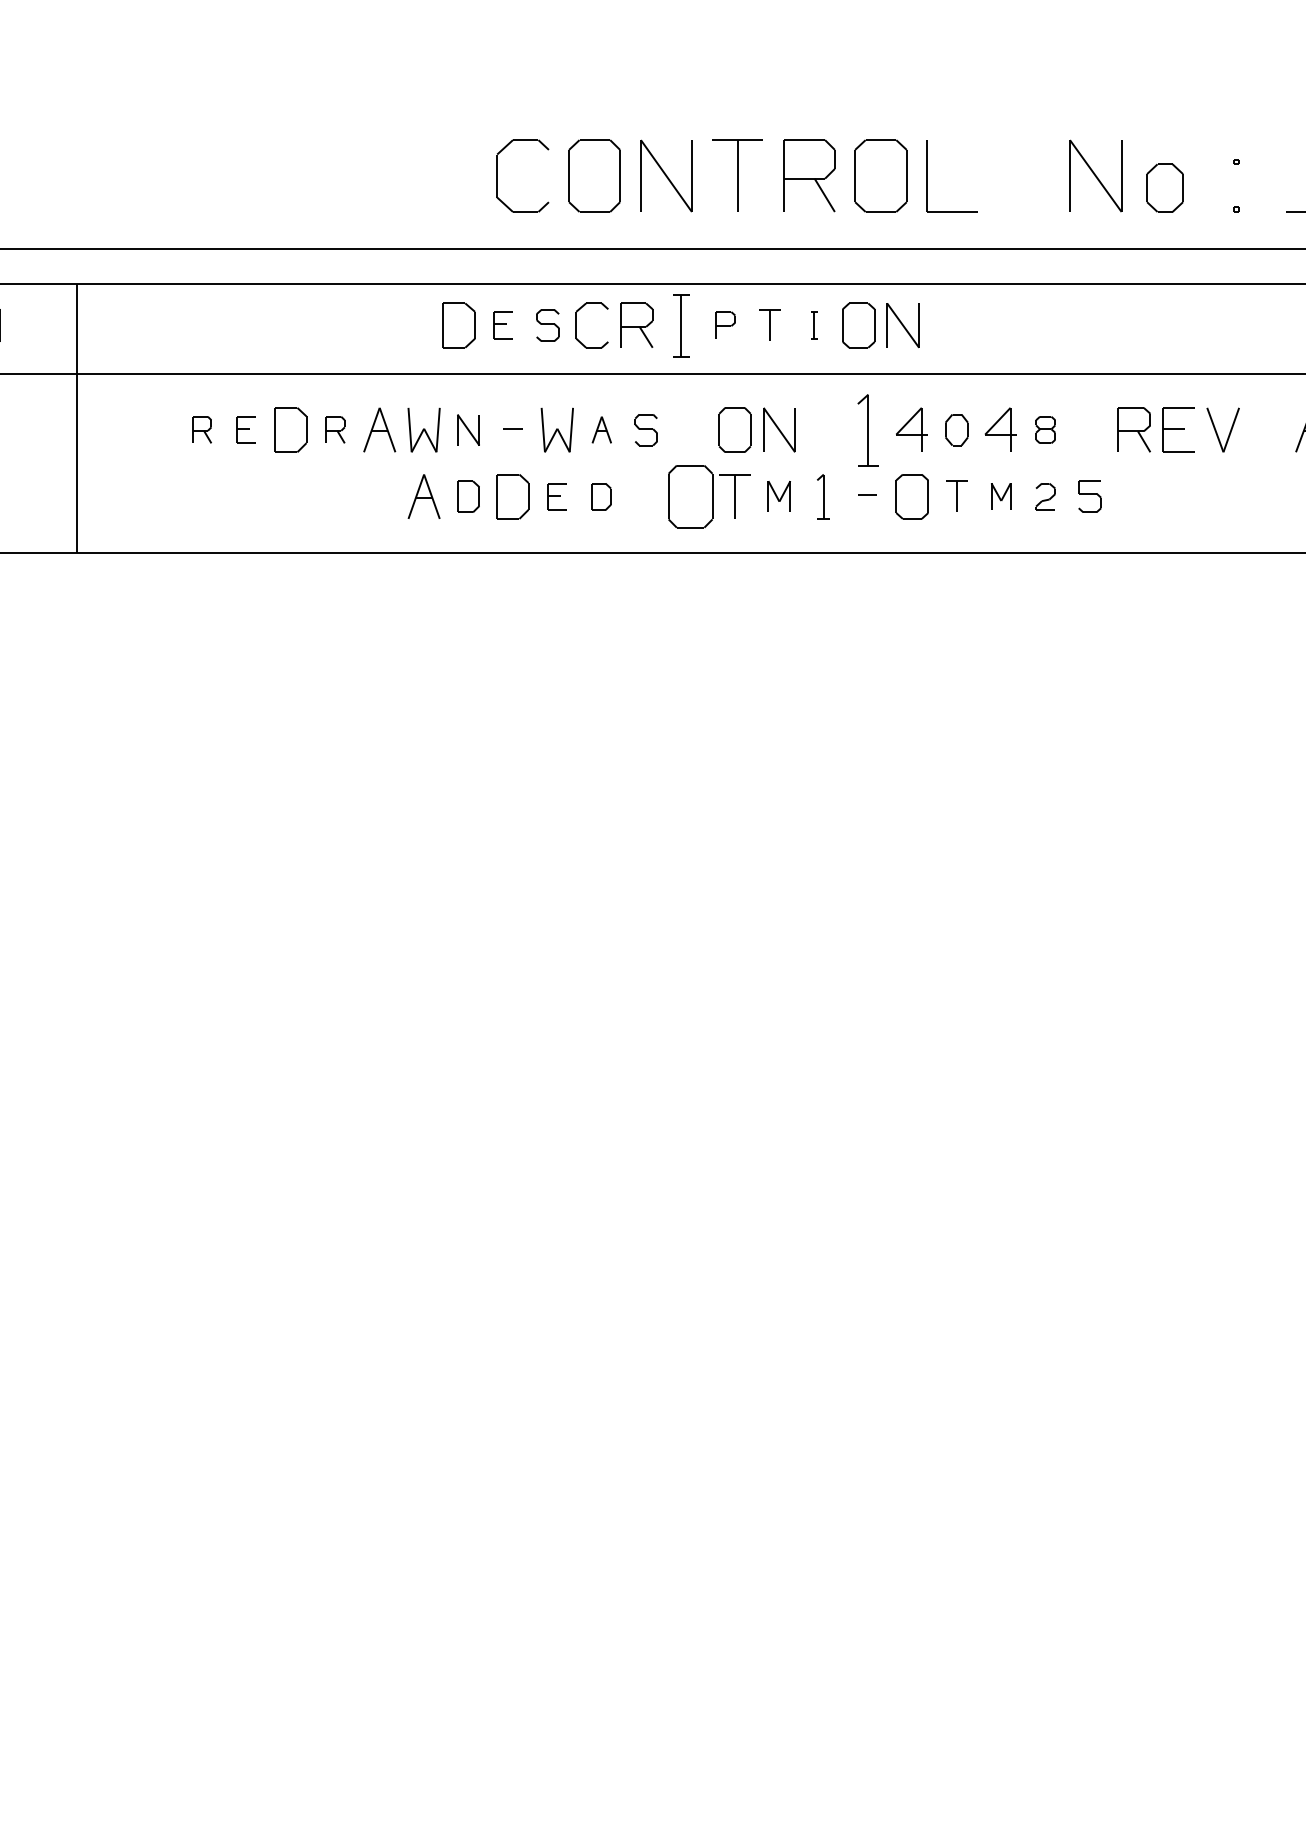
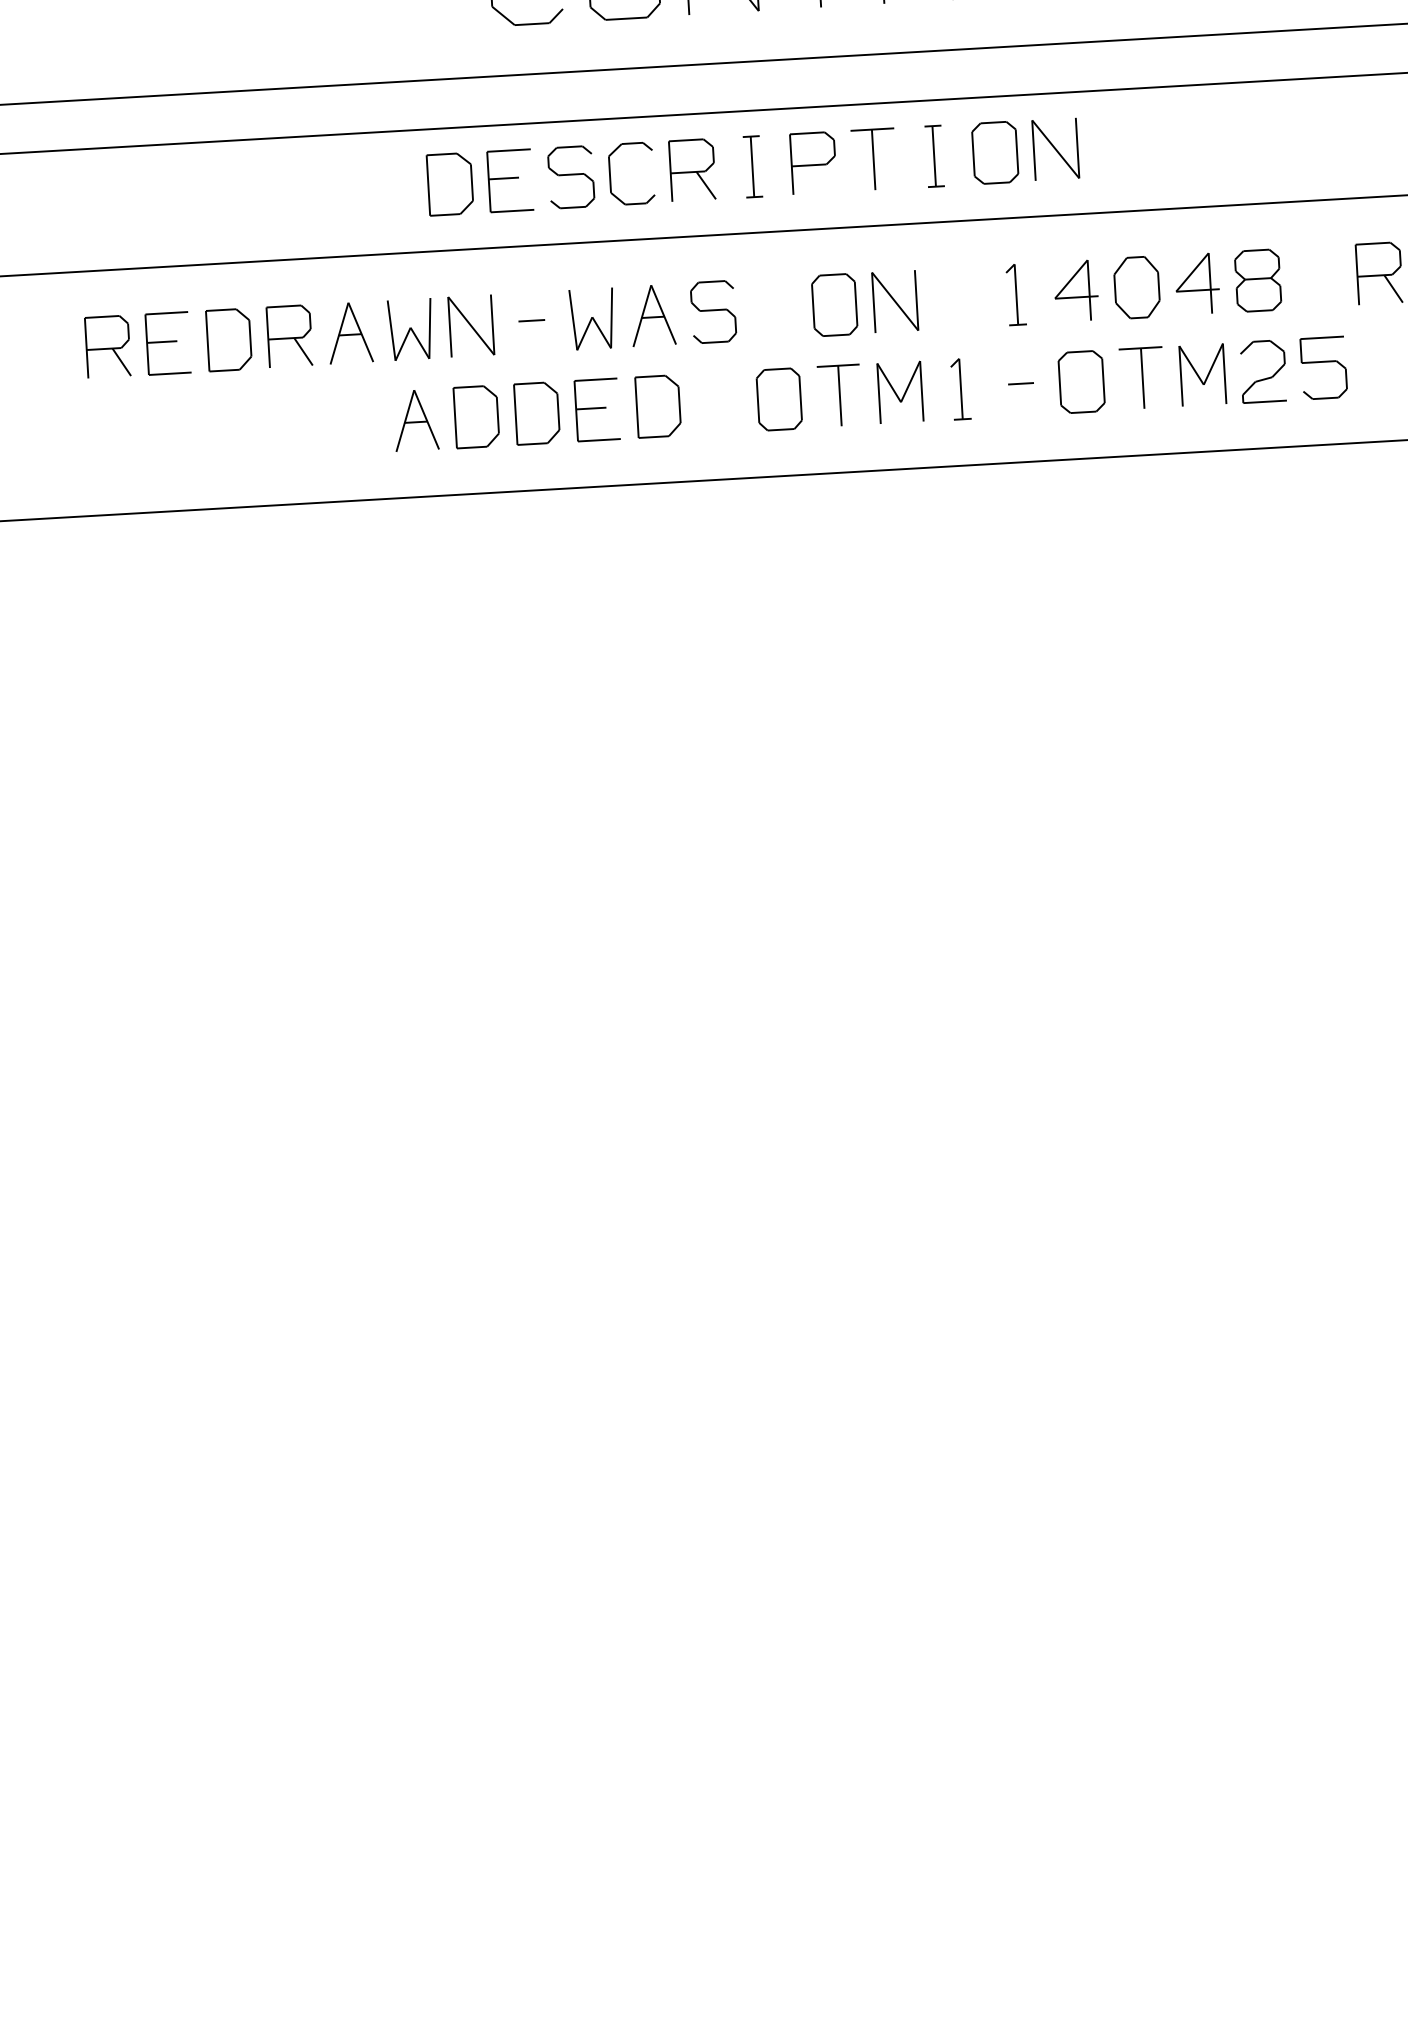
part: (725, 324) -> (813, 161), size x1.67
part: (769, 324) -> (873, 158), size x1.43
part: (502, 325) -> (509, 180), size x1.67
part: (547, 325) -> (570, 177), size x1.43
part: (680, 325) -> (752, 166), size x0.71
part: (814, 325) -> (934, 156), size x1.67
part: (201, 429) -> (107, 346), size x1.67
part: (245, 429) -> (167, 342), size x1.67
part: (335, 429) -> (289, 335), size x1.67
part: (468, 429) -> (471, 325), size x1.43
part: (601, 429) -> (652, 314), size x1.67
part: (646, 429) -> (713, 311), size x1.43
part: (867, 429) -> (1015, 293), size x0.62
part: (956, 429) -> (1136, 286), size x1.43
part: (1045, 429) -> (1258, 279), size x1.67
part: (468, 496) -> (476, 416), size x1.43
part: (556, 496) -> (596, 409), size x1.67
part: (601, 496) -> (657, 406), size x1.67
part: (690, 496) -> (779, 399), size x0.71
part: (779, 496) -> (900, 392), size x1.43
part: (956, 496) -> (1141, 378), size x1.43
part: (1000, 496) -> (1201, 374), size x1.67
part: (1045, 496) -> (1263, 371), size x1.67
part: (1089, 496) -> (1323, 367), size x1.43

